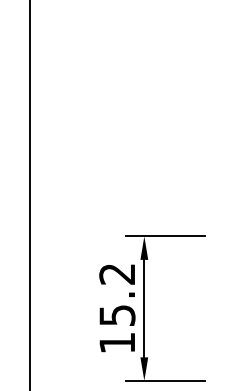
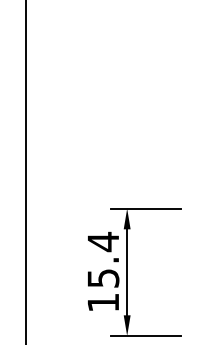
text: (116, 273) -> (102, 241), 15.2 -> 15.4

